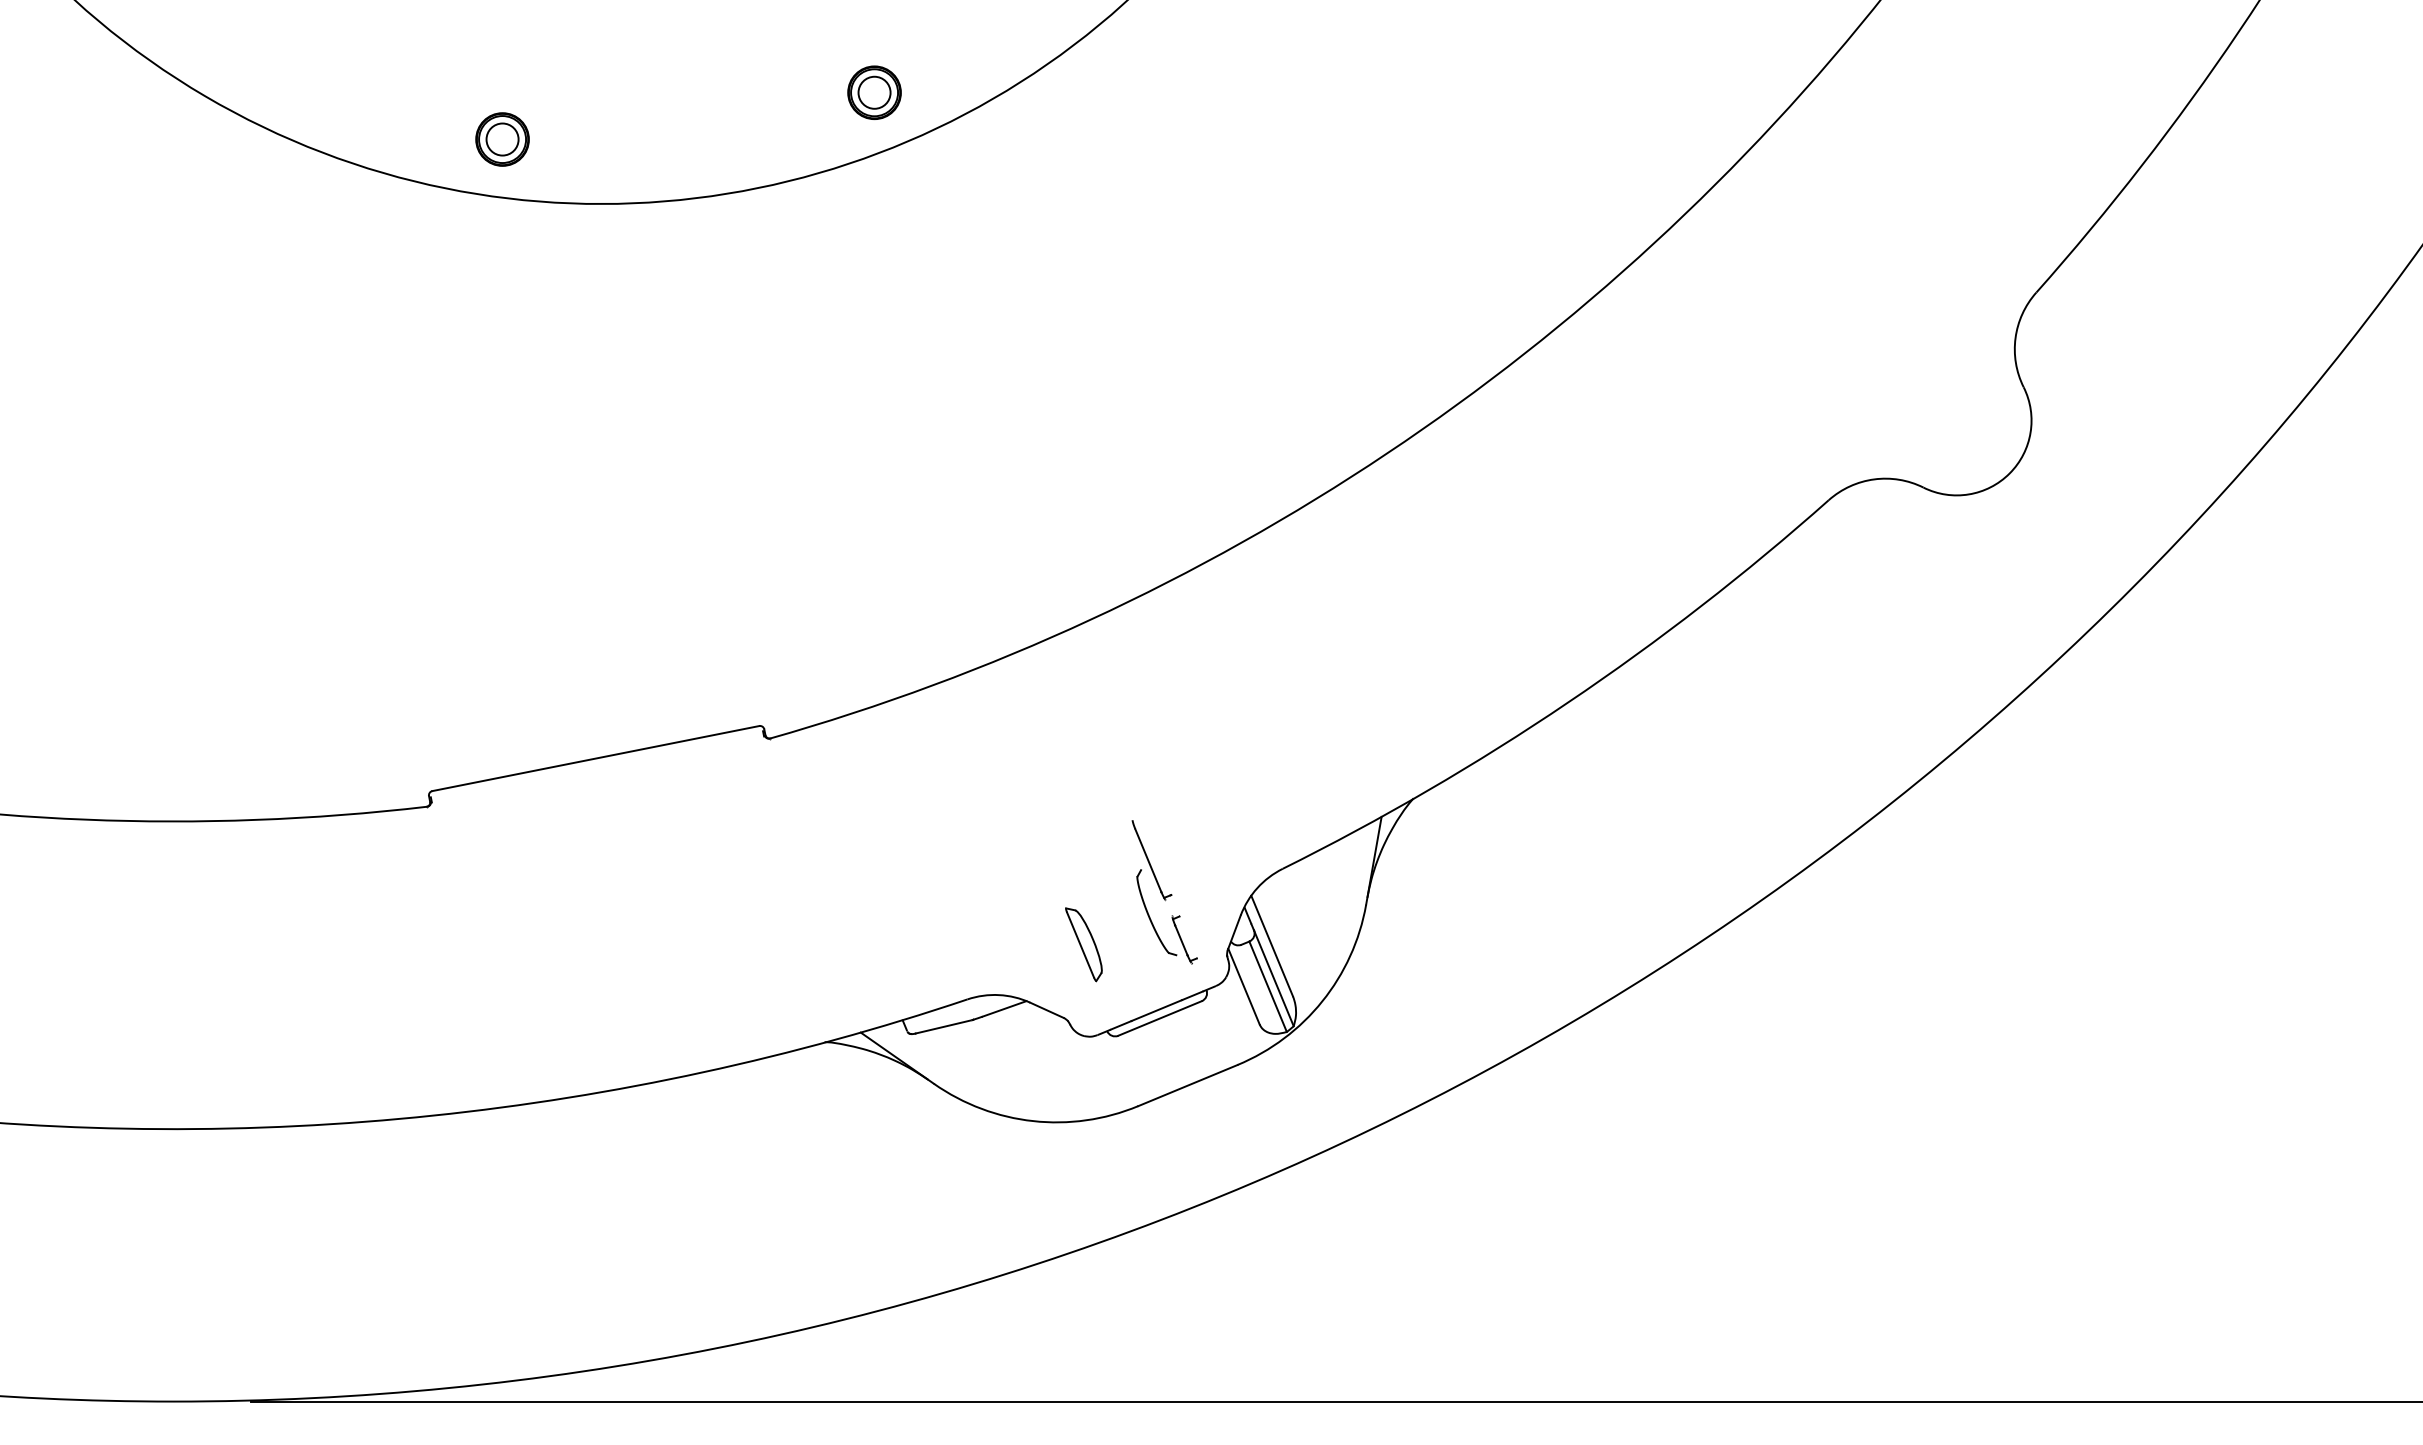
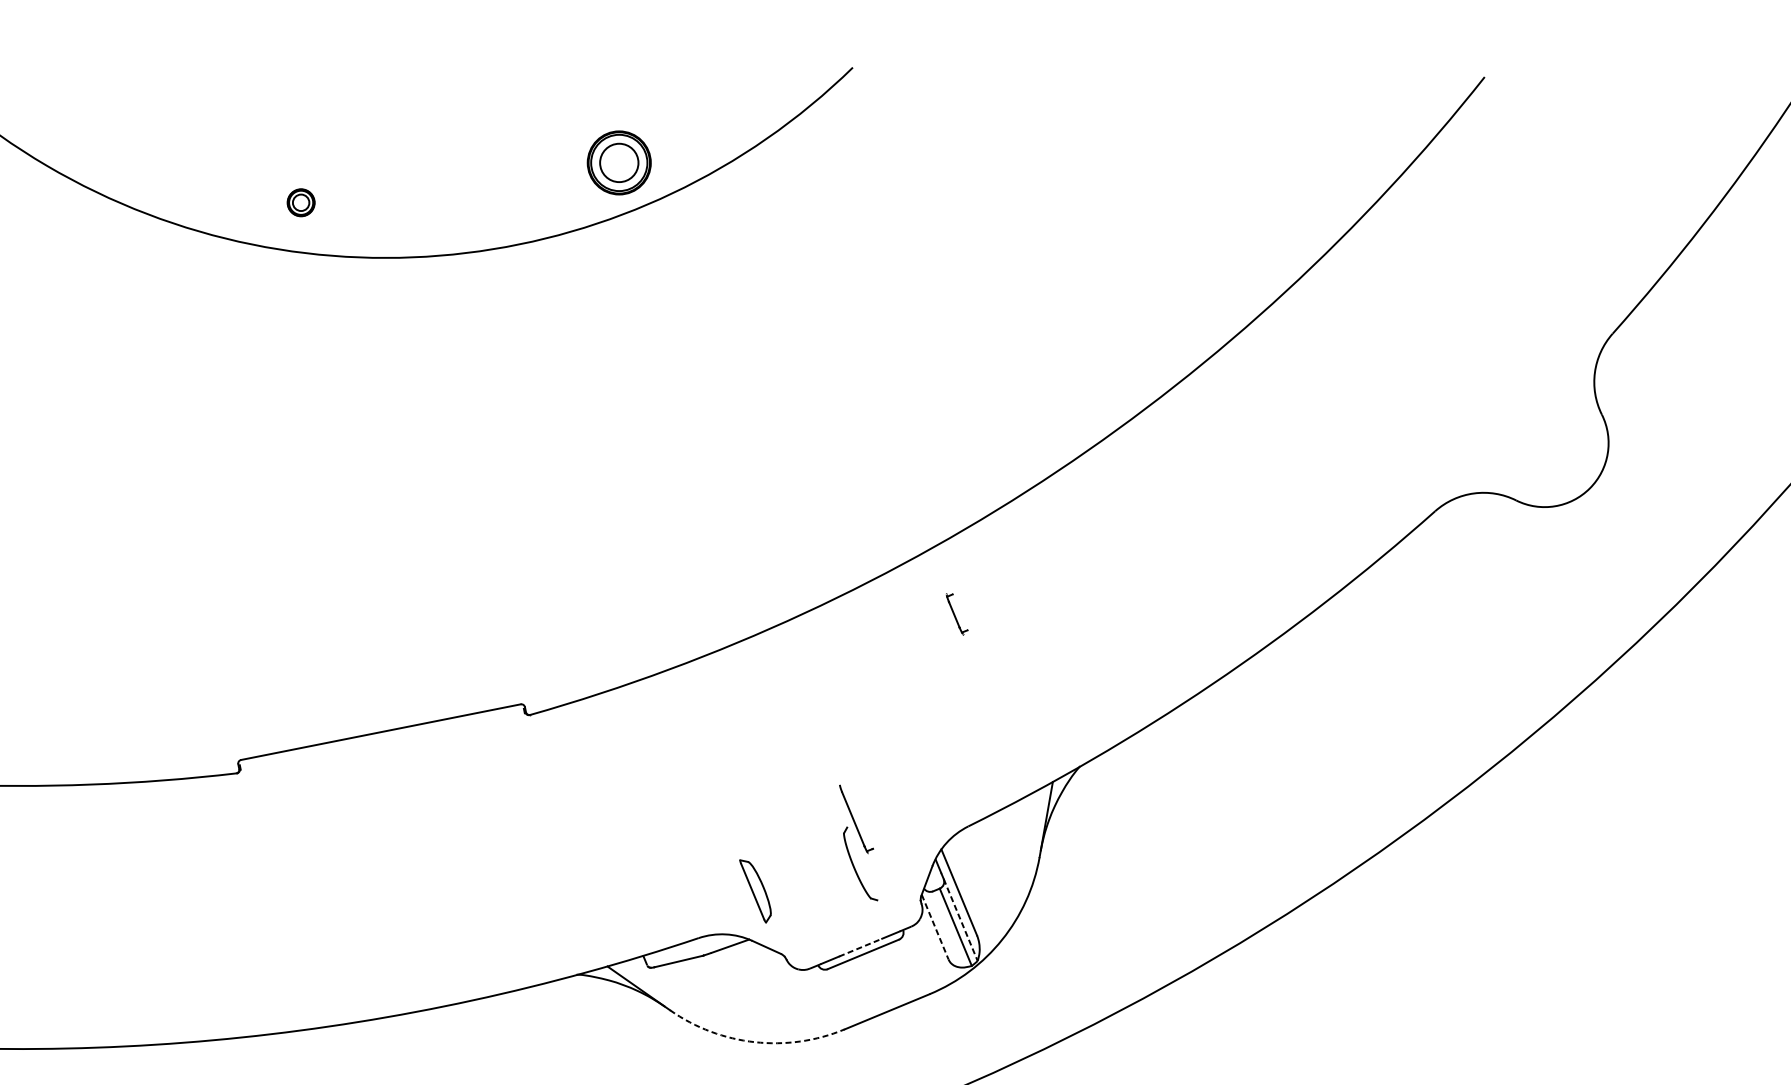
part: (874, 92) -> (619, 162), size x1.4
part: (502, 139) -> (301, 202), size x0.6
part: (1184, 939) -> (956, 614), moved
part: (1083, 944) -> (755, 891), moved
line: (1273, 978) -> (960, 920), solid -> dashed
line: (1243, 986) -> (934, 927), solid -> dashed
line: (1157, 1010) -> (861, 947), solid -> dashed
arc: (1033, 1121) -> (755, 1042), solid -> dashed

